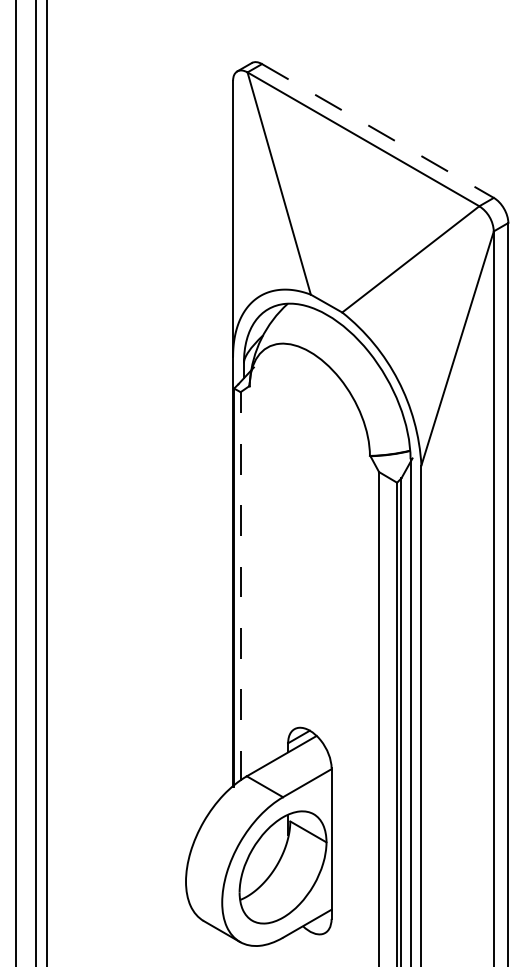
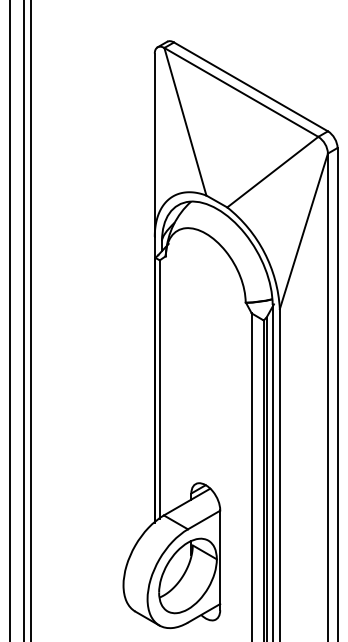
line: (378, 130) -> (251, 86), dashed -> solid
line: (240, 586) -> (159, 389), dashed -> solid

